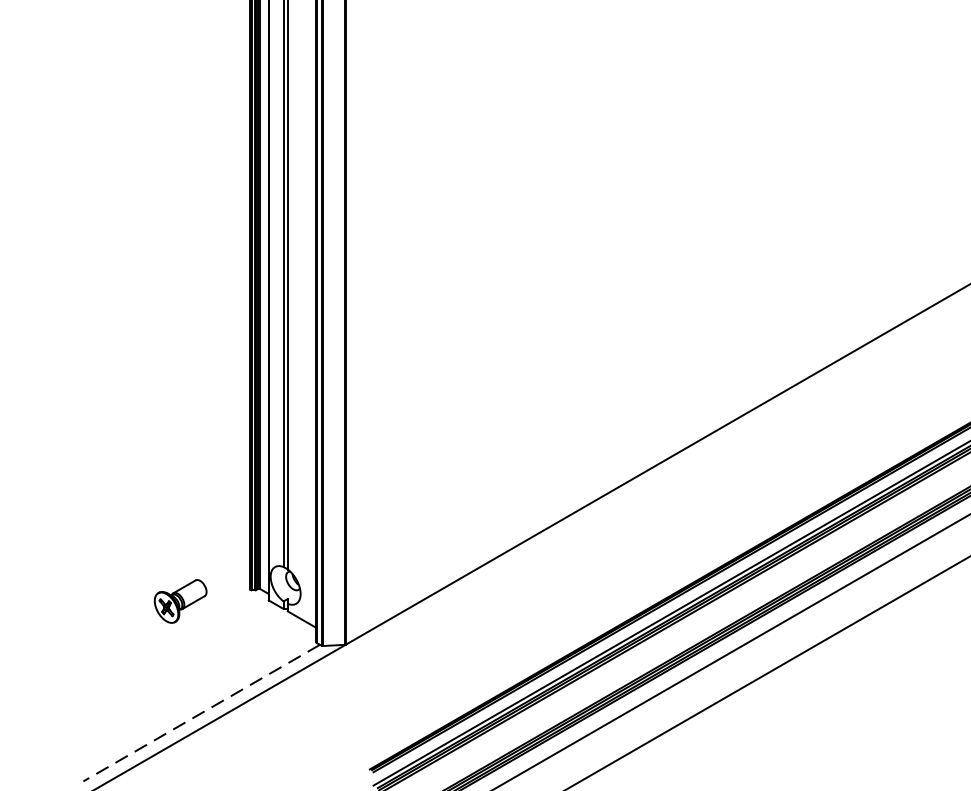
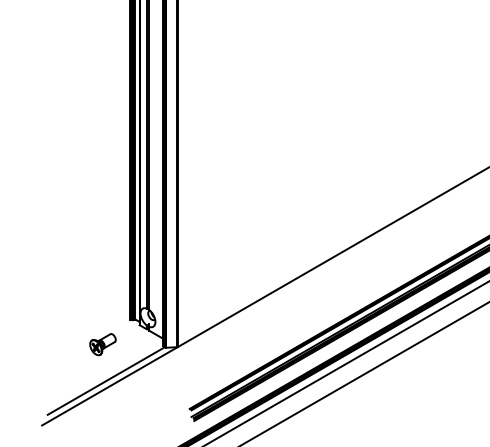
part: (179, 601) -> (102, 344), moved
line: (201, 714) -> (106, 381), dashed -> solid

